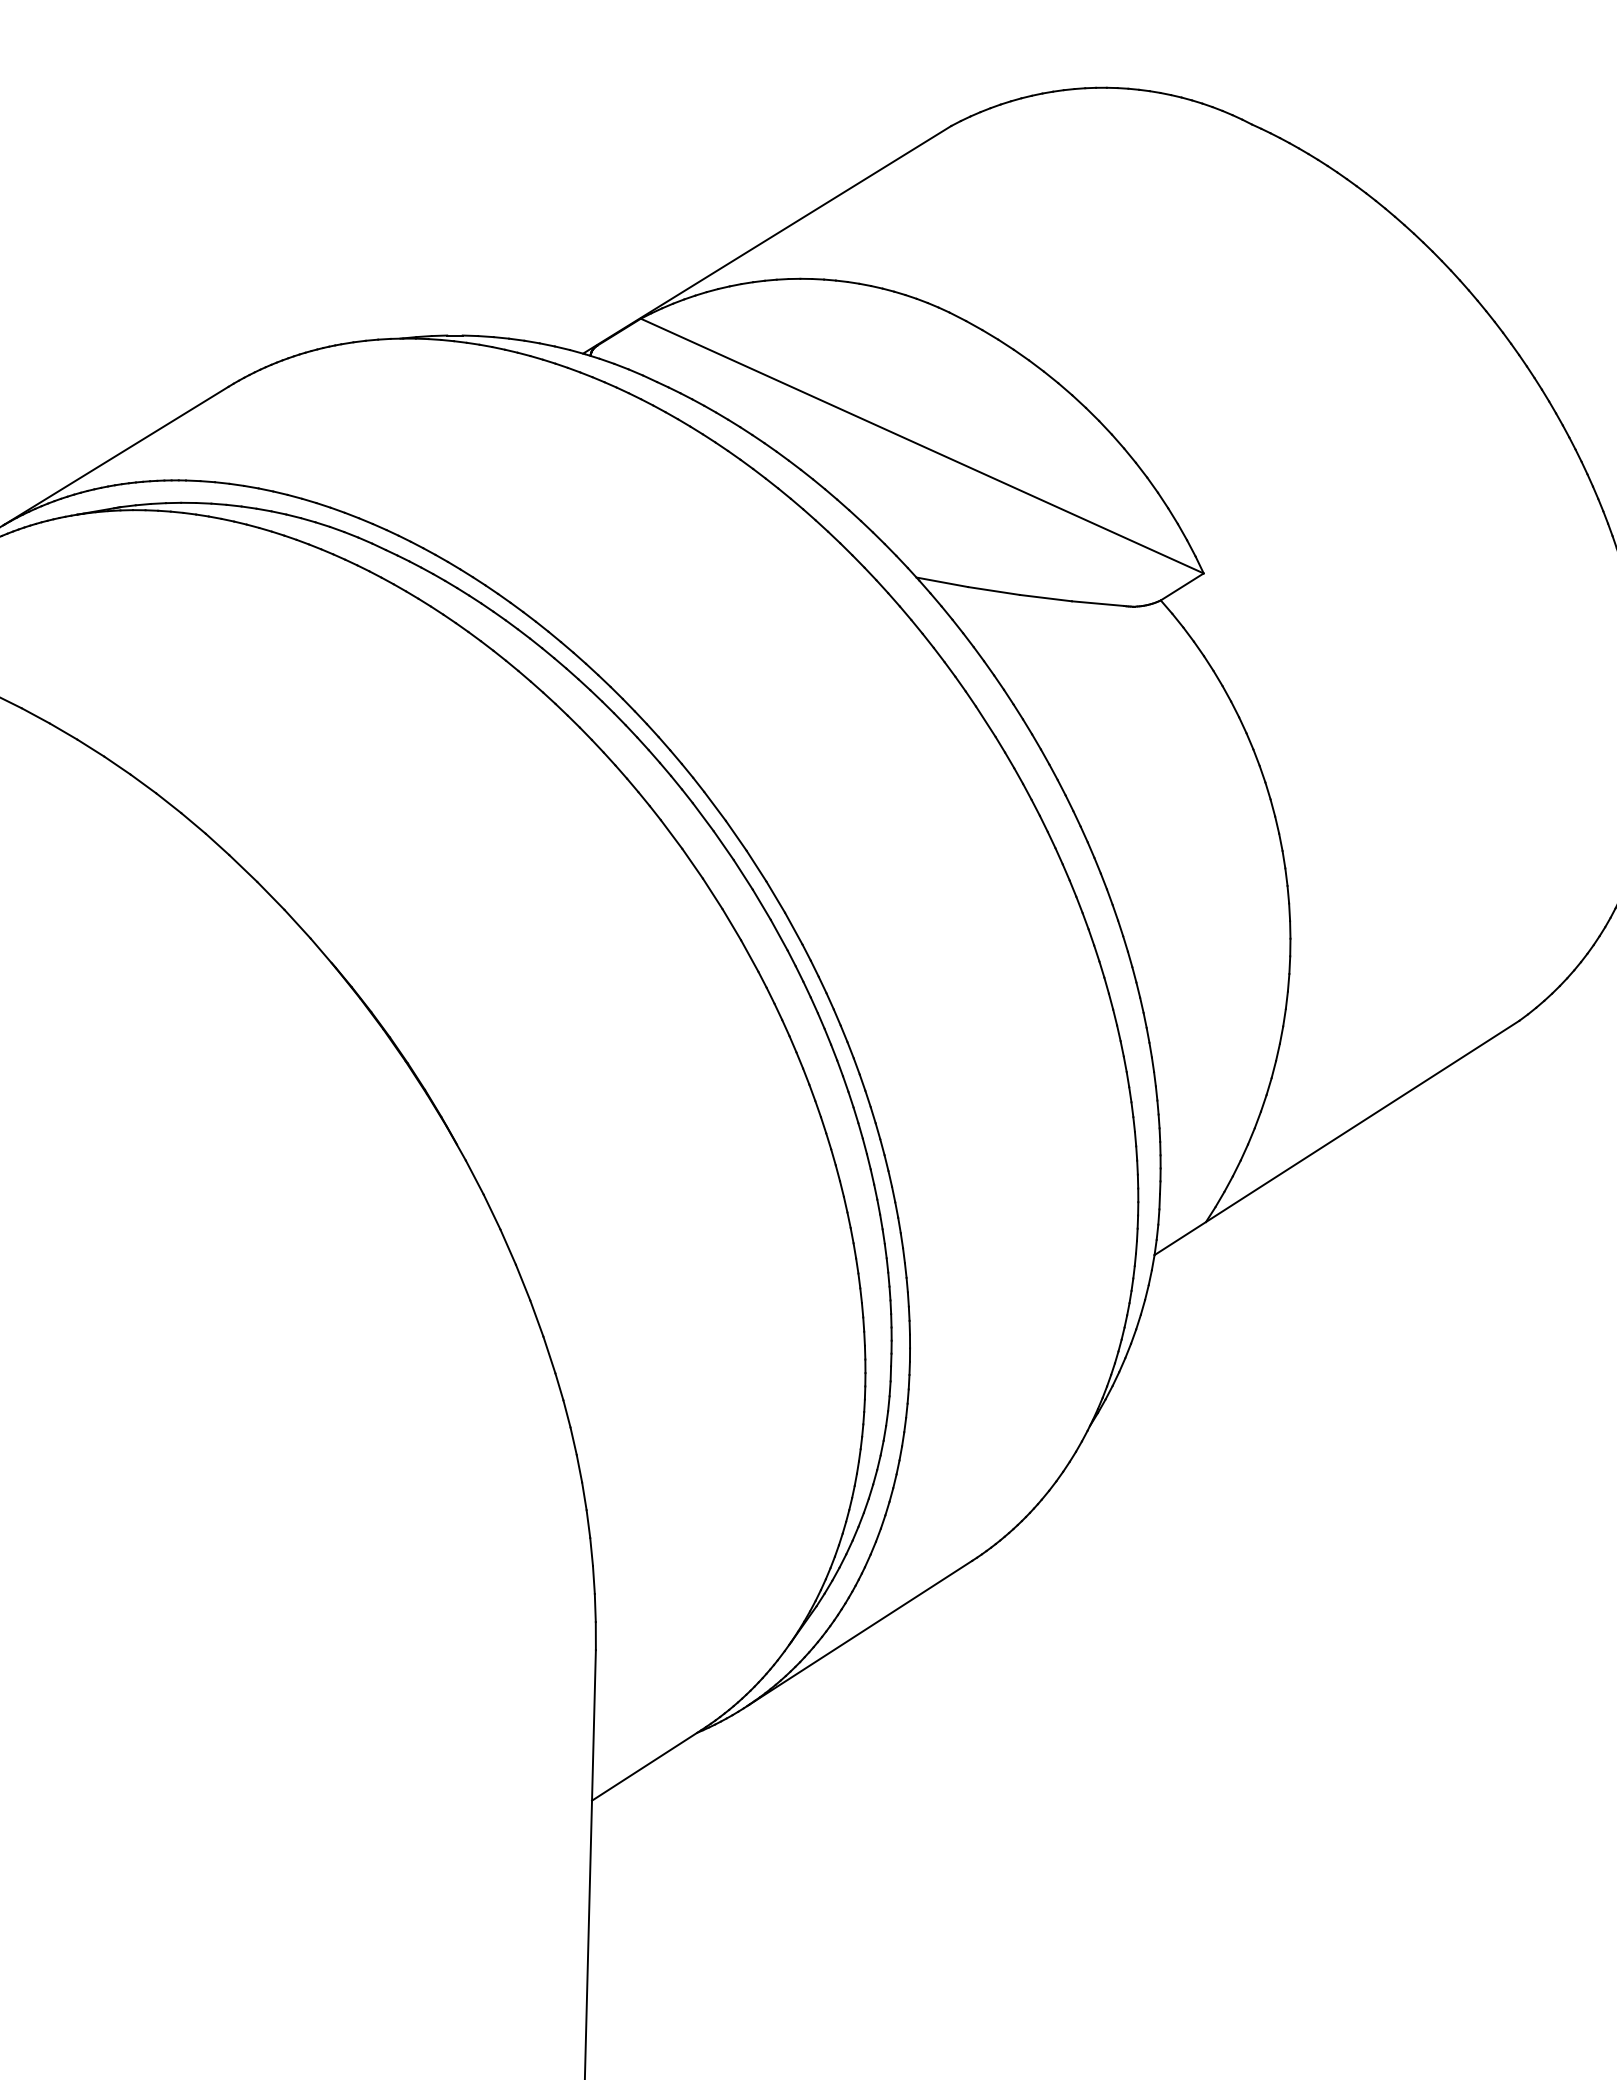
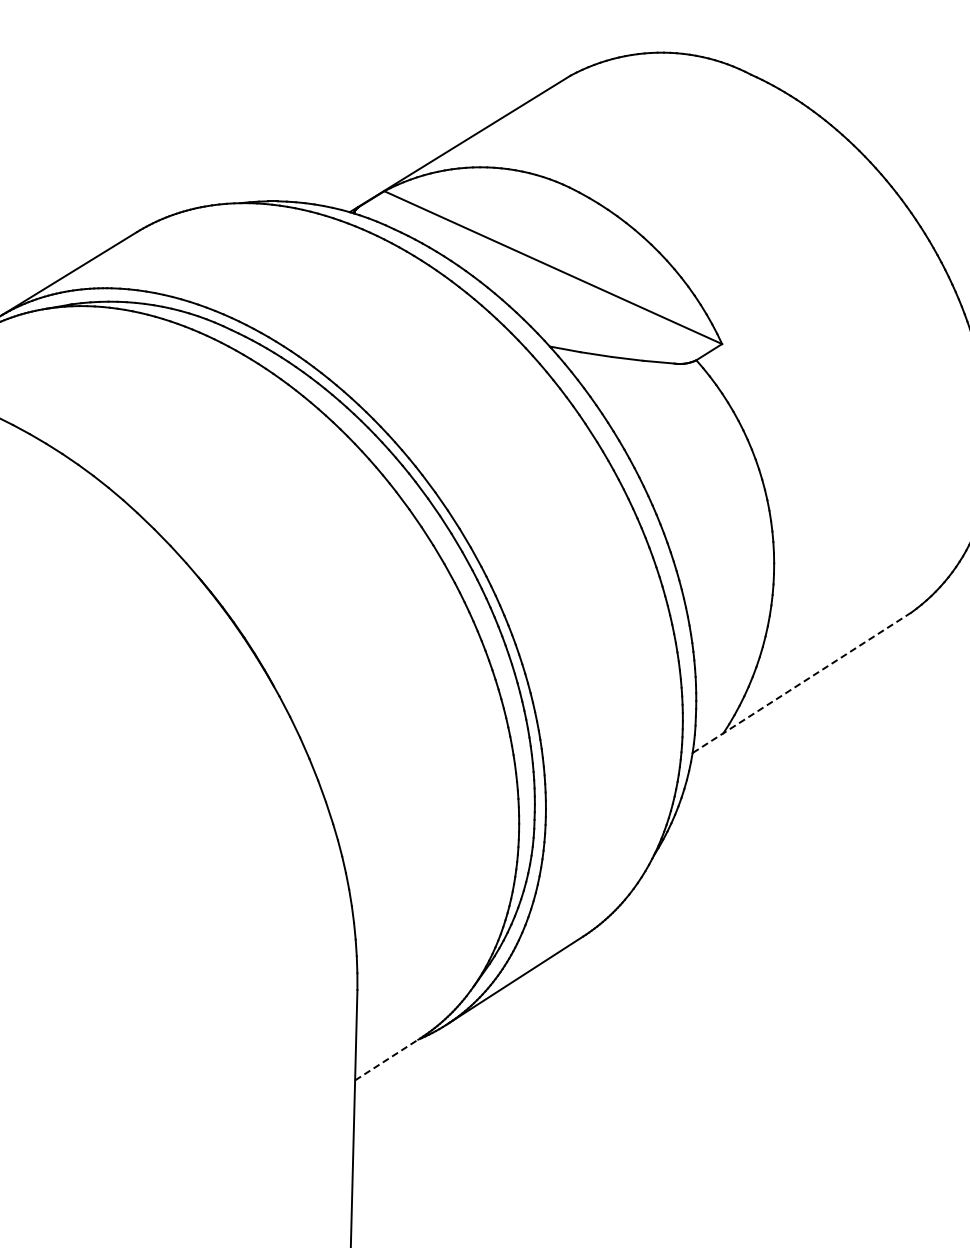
line: (1336, 1139) -> (801, 683), solid -> dashed
line: (647, 1764) -> (388, 1058), solid -> dashed

